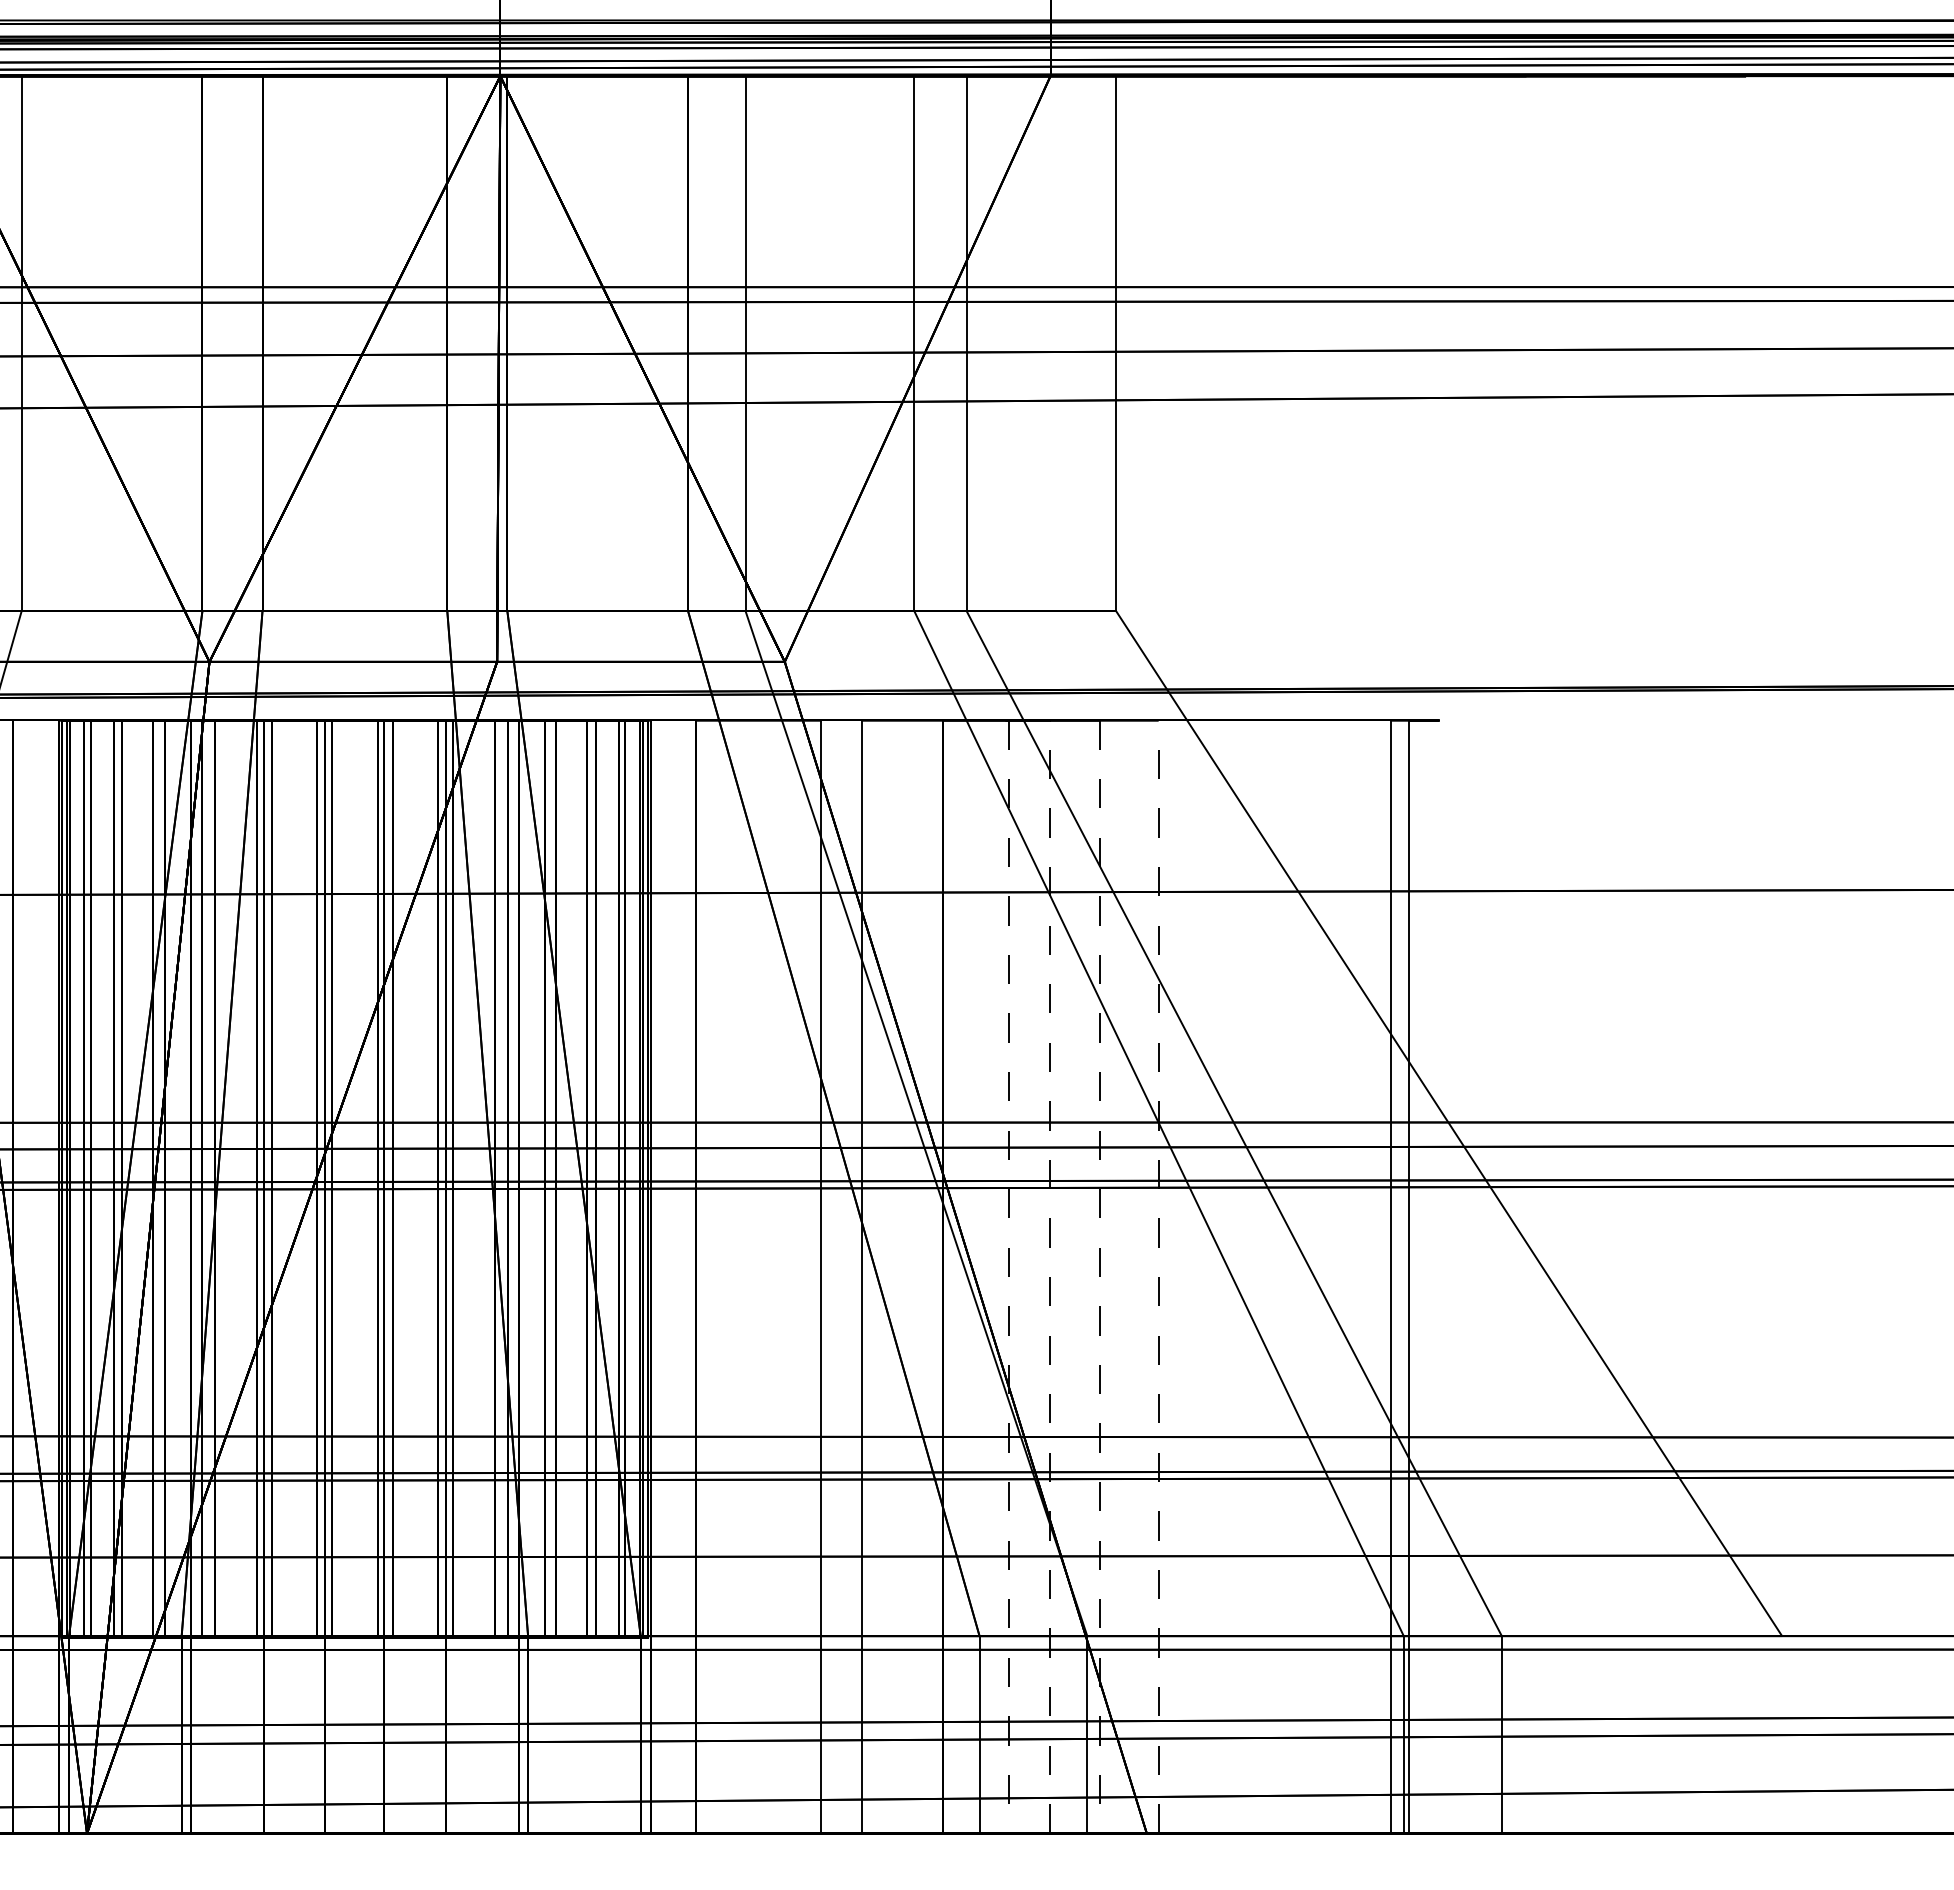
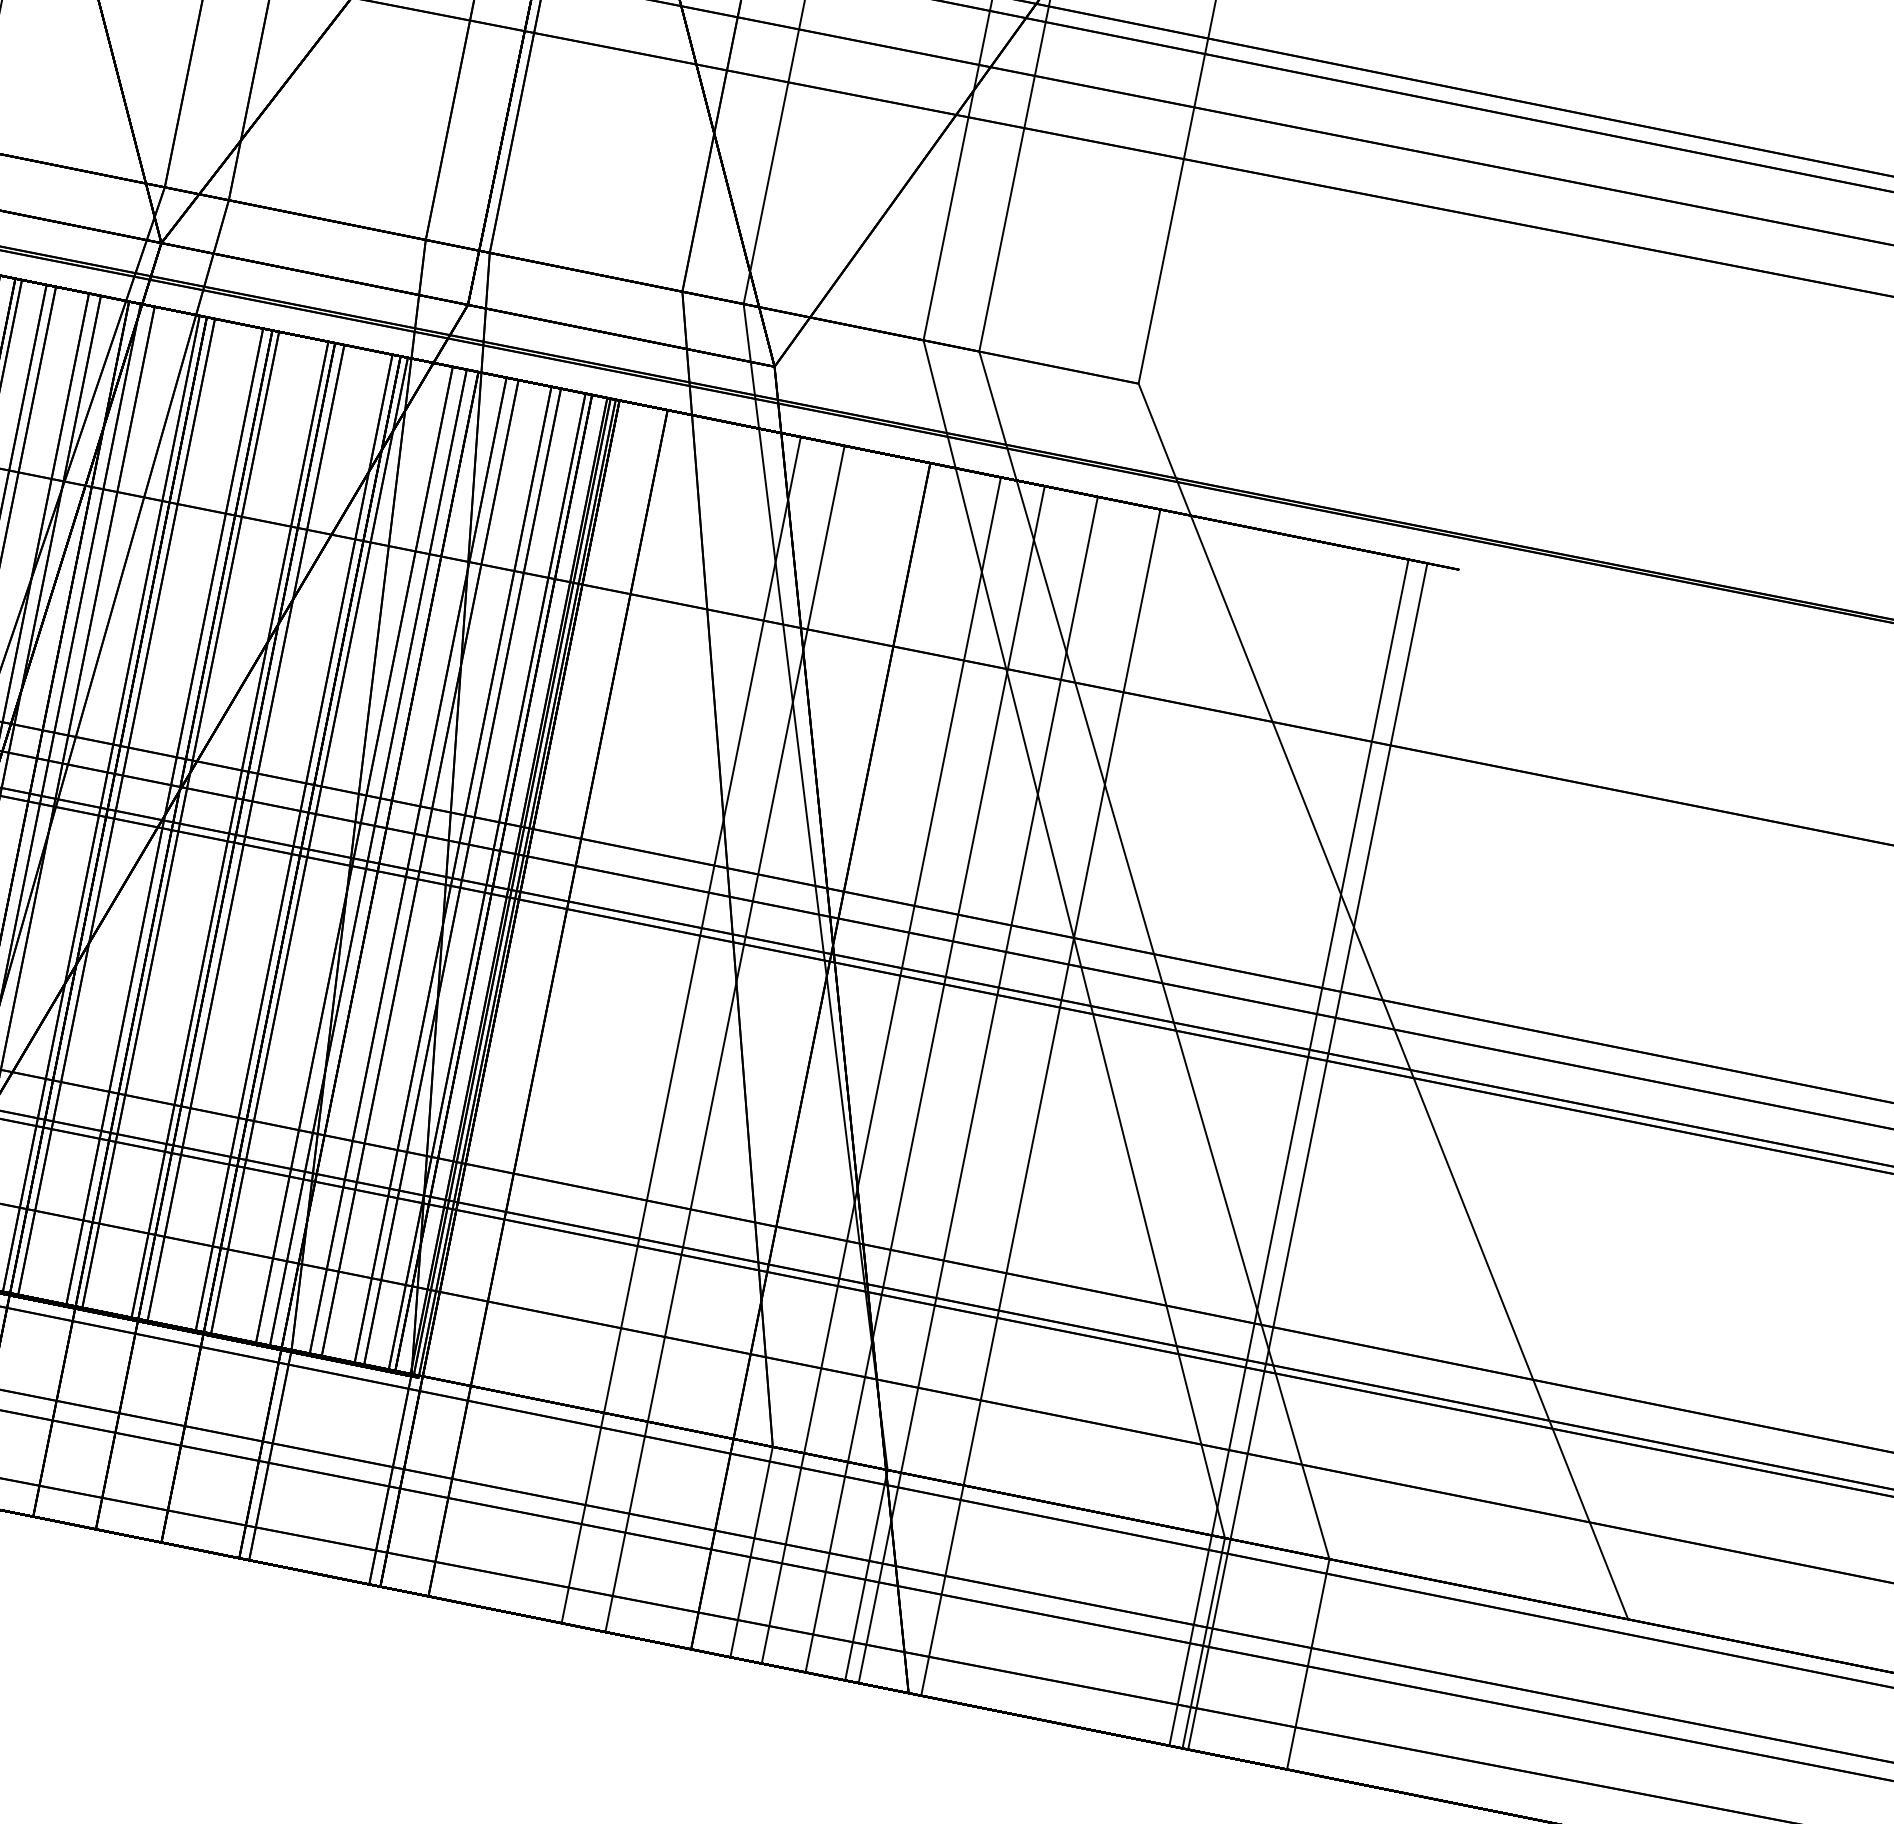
line: (1050, 1276) -> (925, 1078), dashed -> solid
line: (1158, 1276) -> (1040, 1102), dashed -> solid
line: (1008, 1277) -> (880, 1070), dashed -> solid
line: (1099, 1277) -> (977, 1090), dashed -> solid

